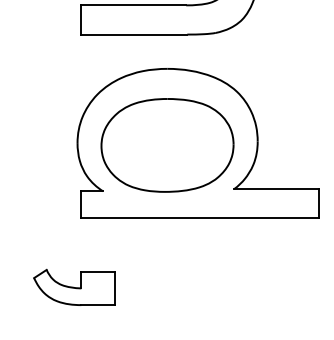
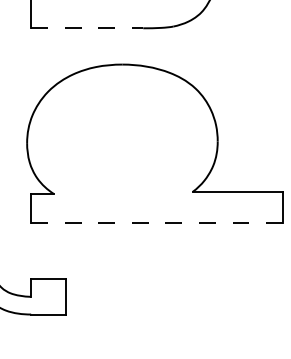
line: (134, 34) -> (87, 28), solid -> dashed
part: (167, 145) -> (122, 145), removed
line: (200, 218) -> (157, 222), solid -> dashed

